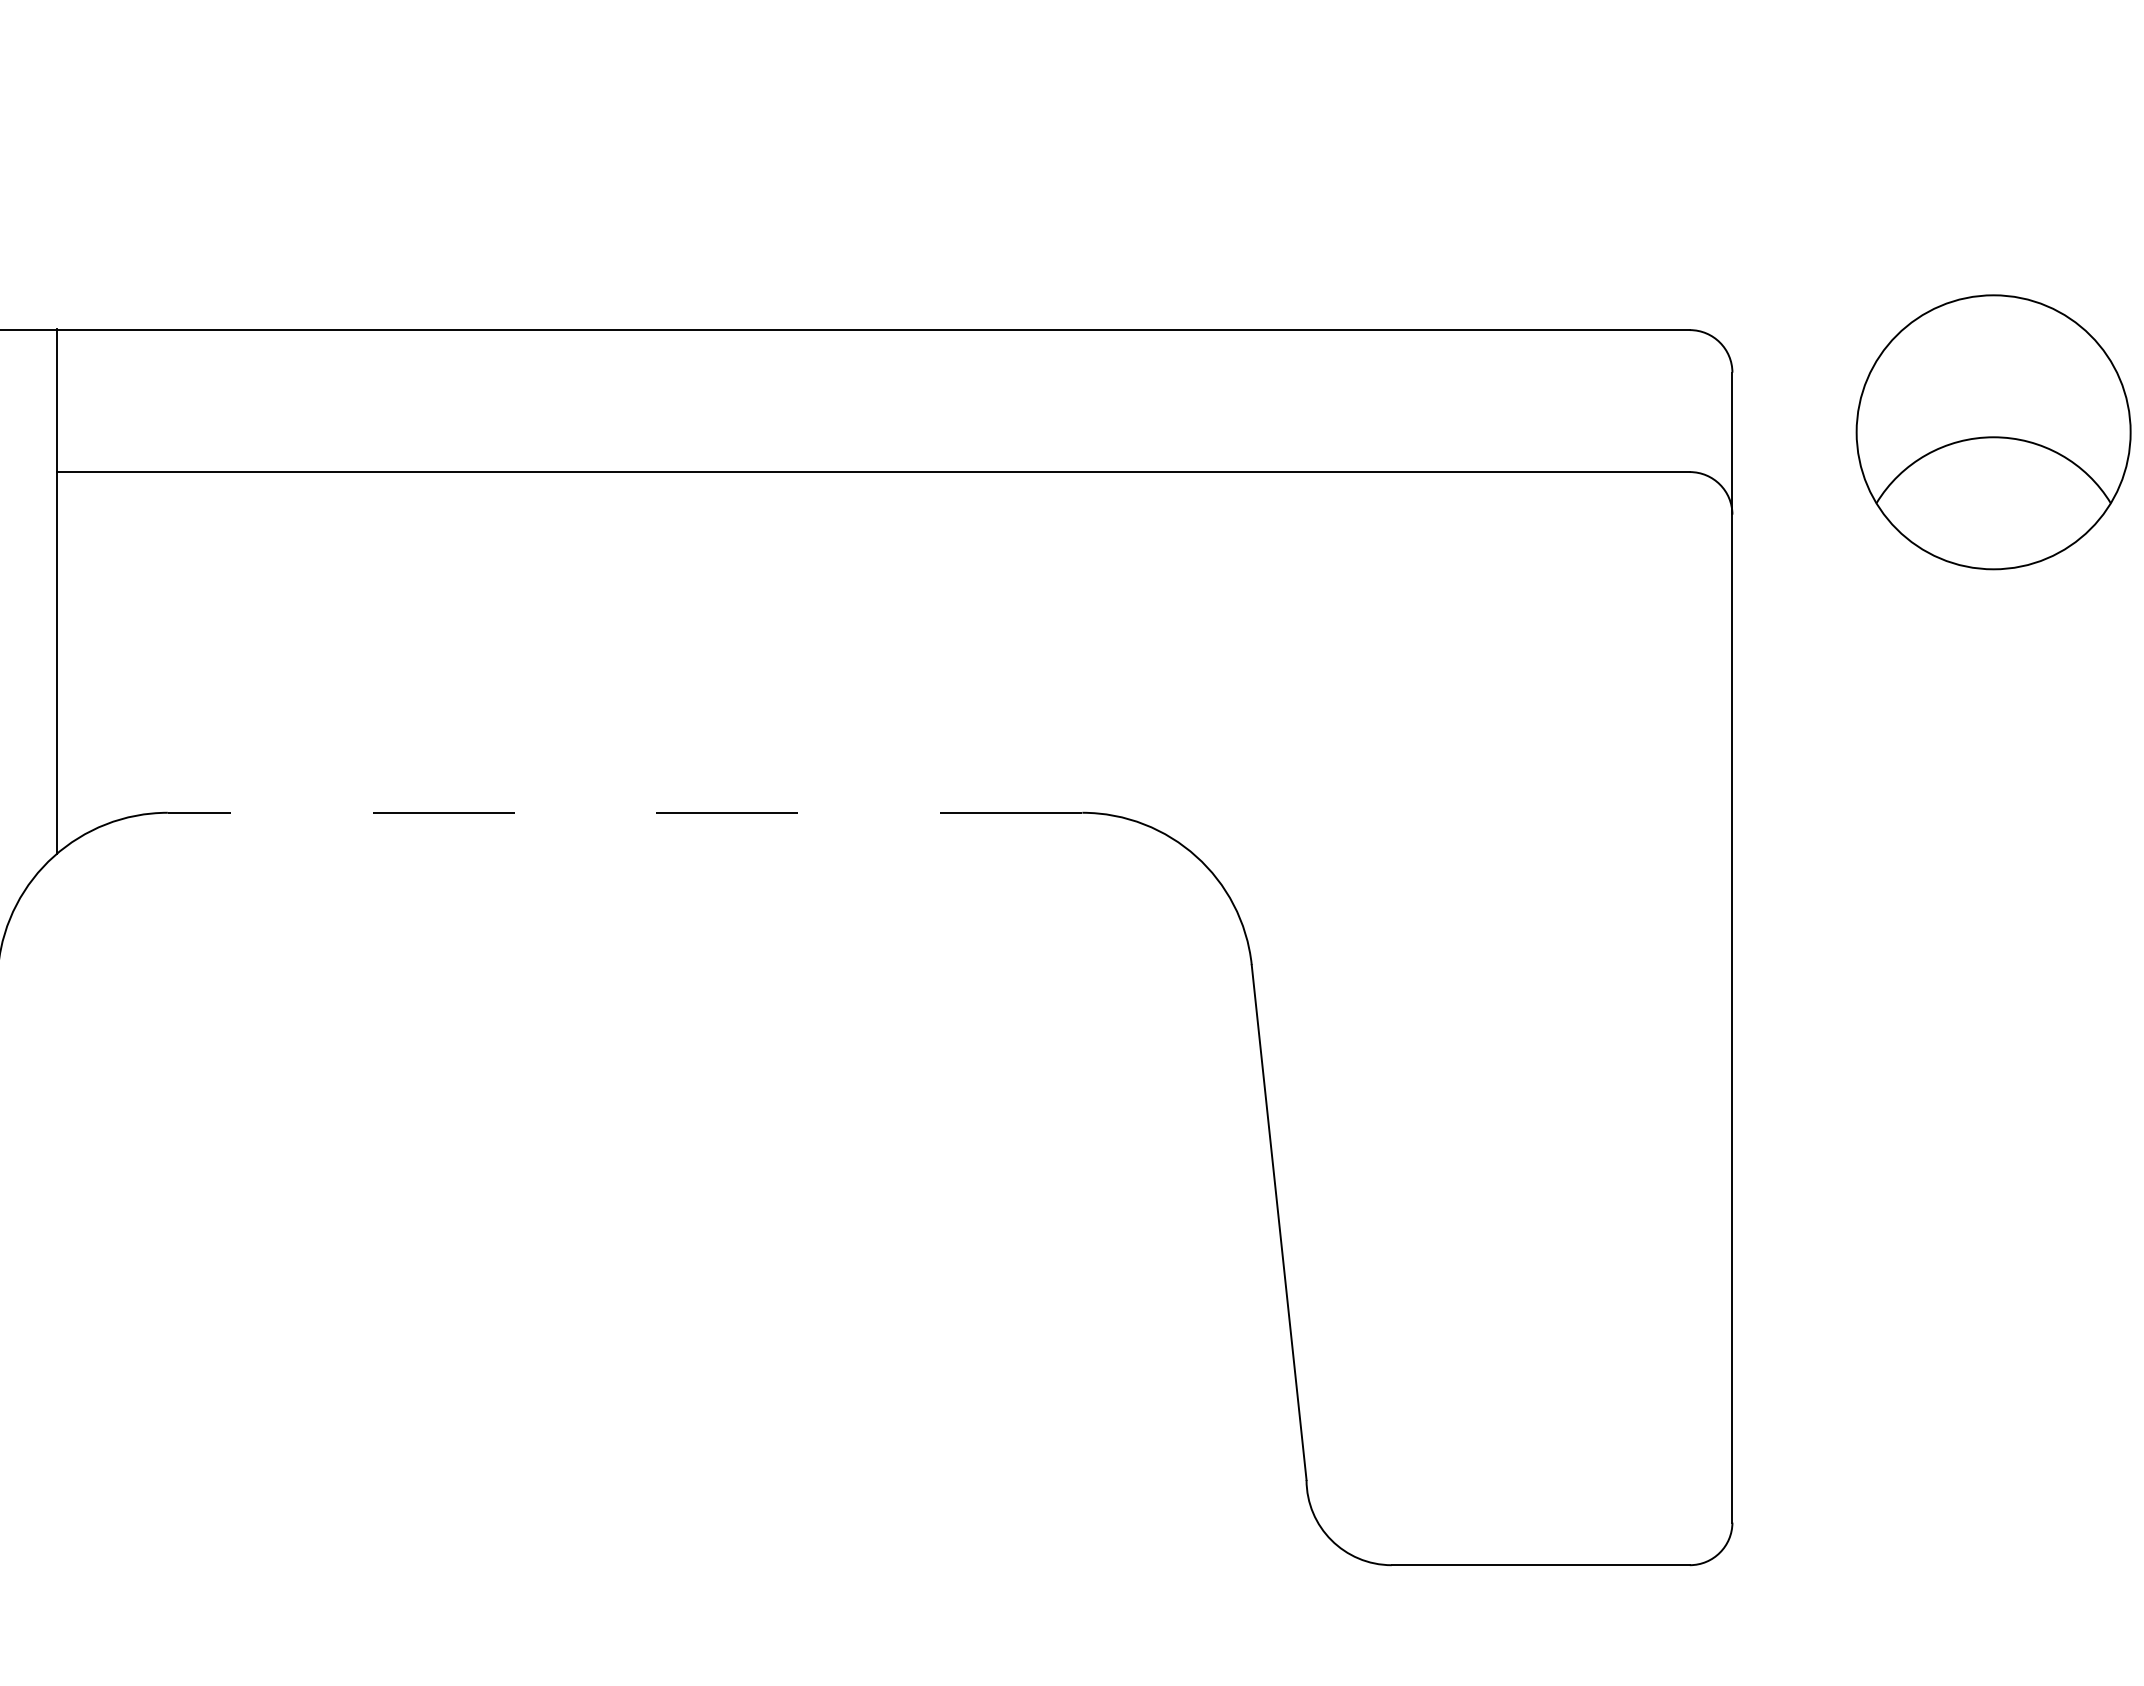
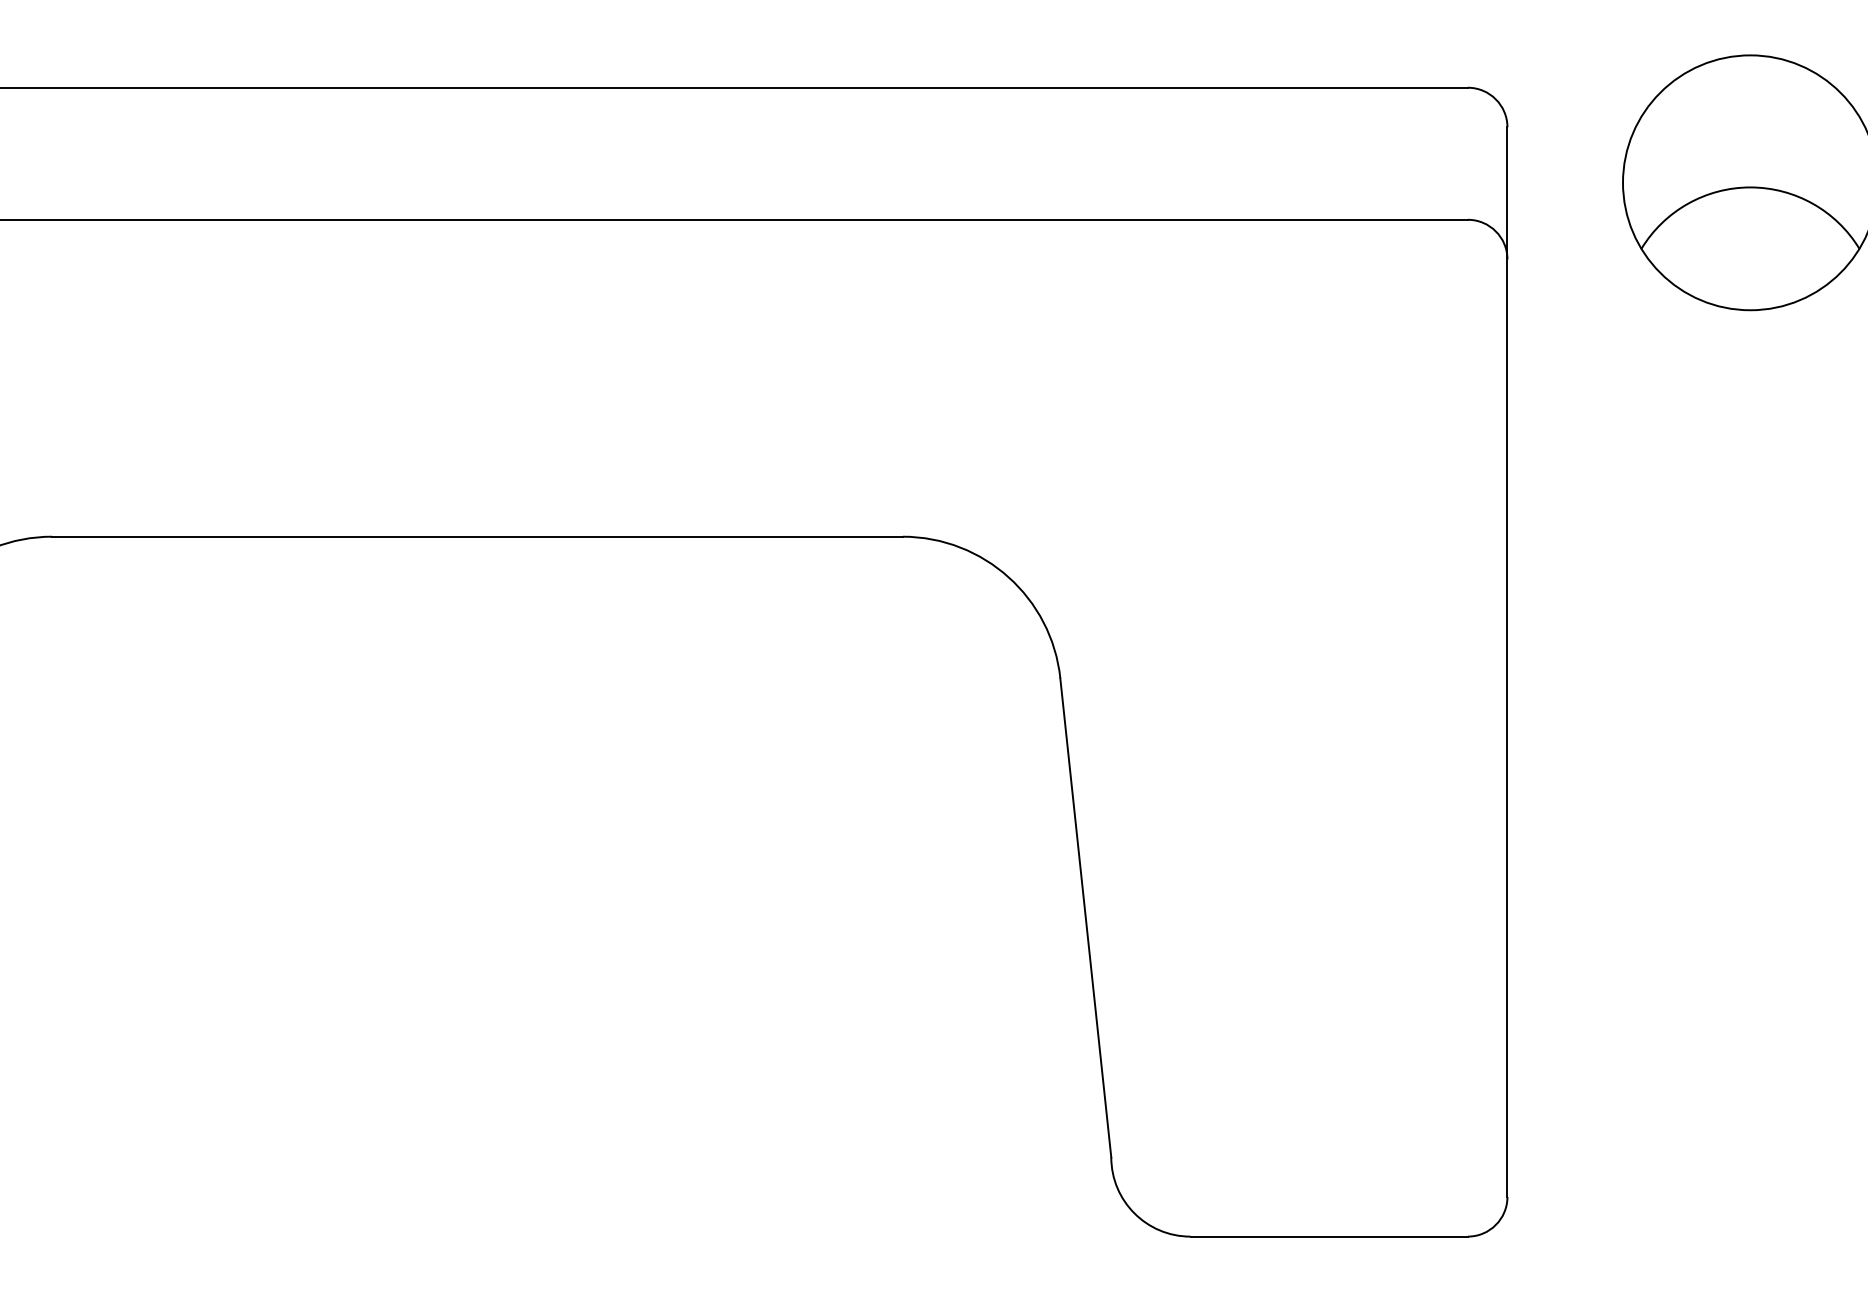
line: (624, 812) -> (476, 536), dashed -> solid

